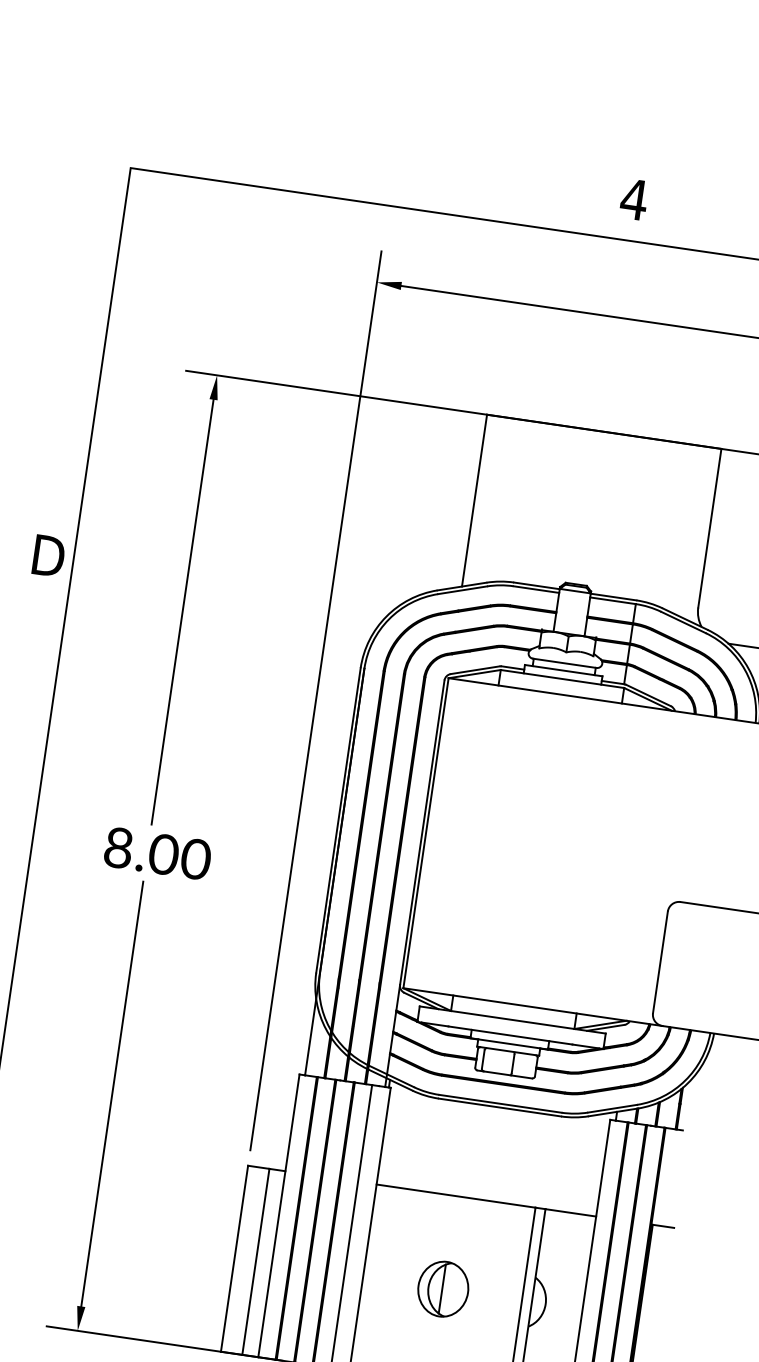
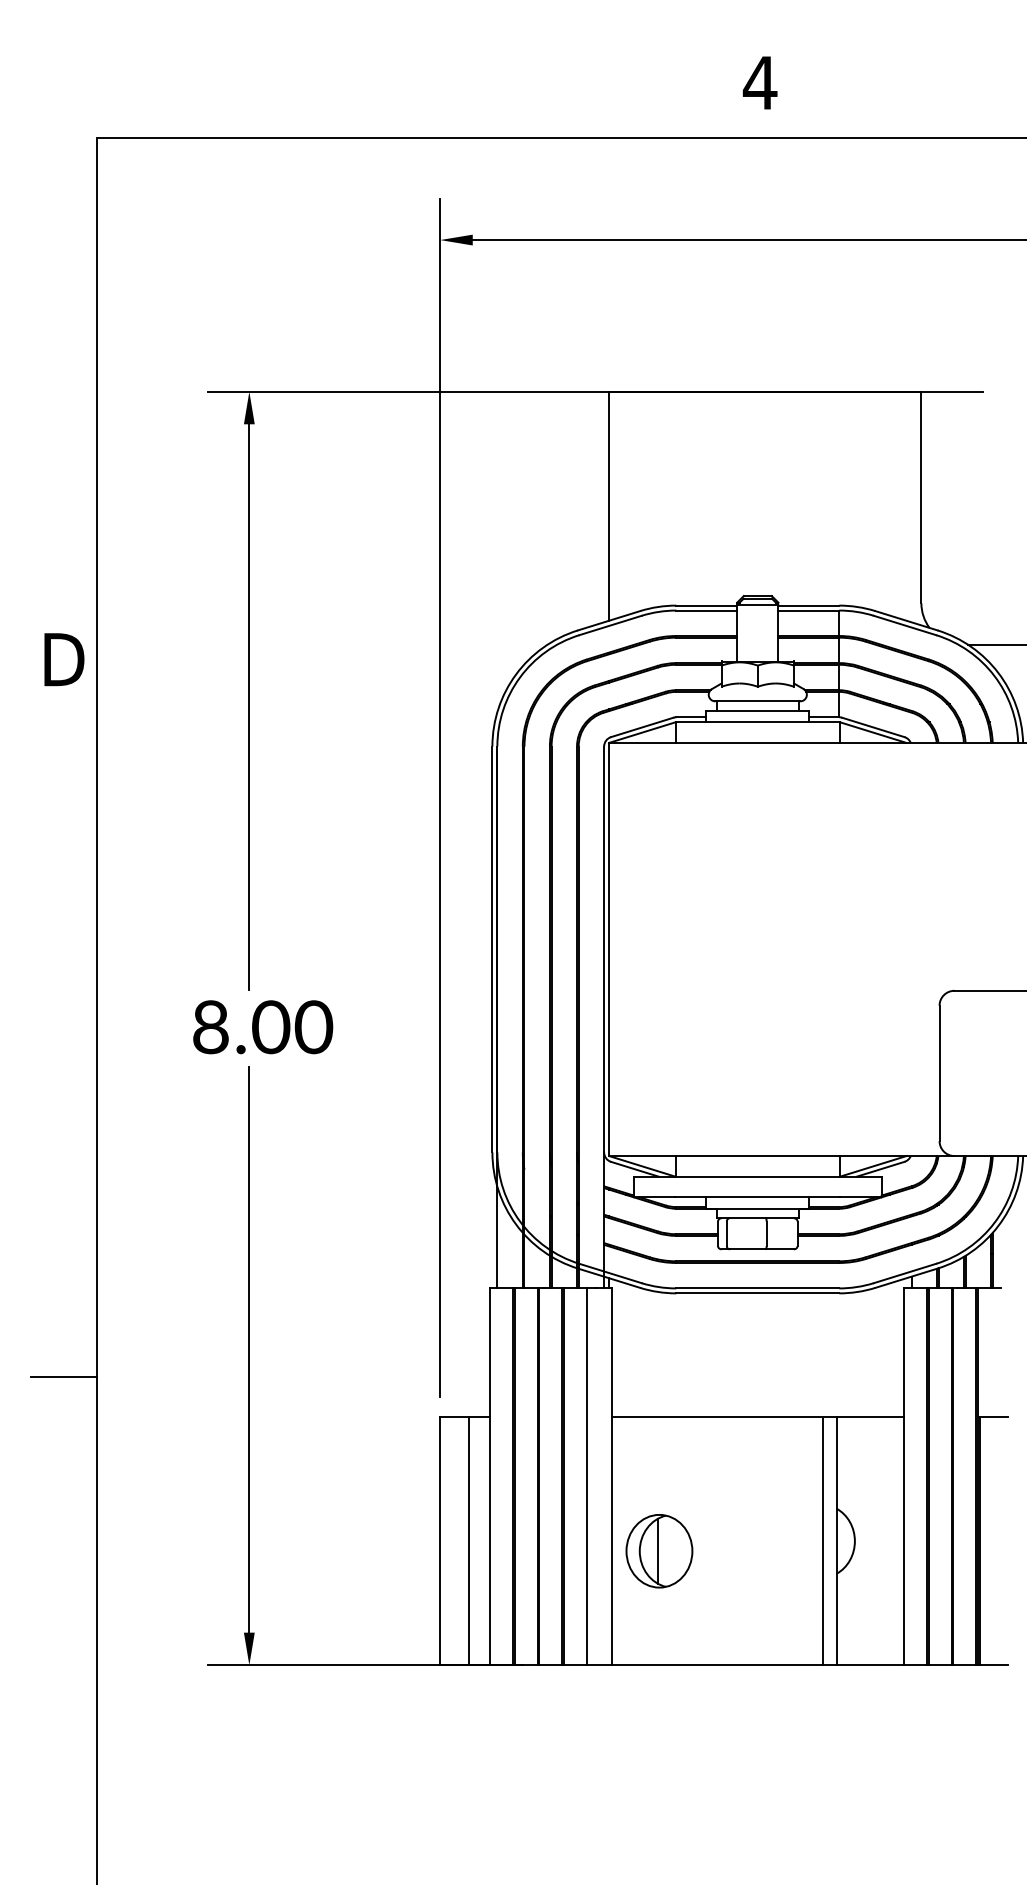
part: (443, 1289) -> (659, 1551), moved

